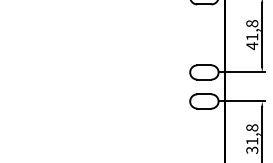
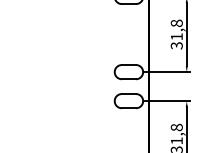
text: (252, 46) -> (177, 46), 41,8 -> 31,8

